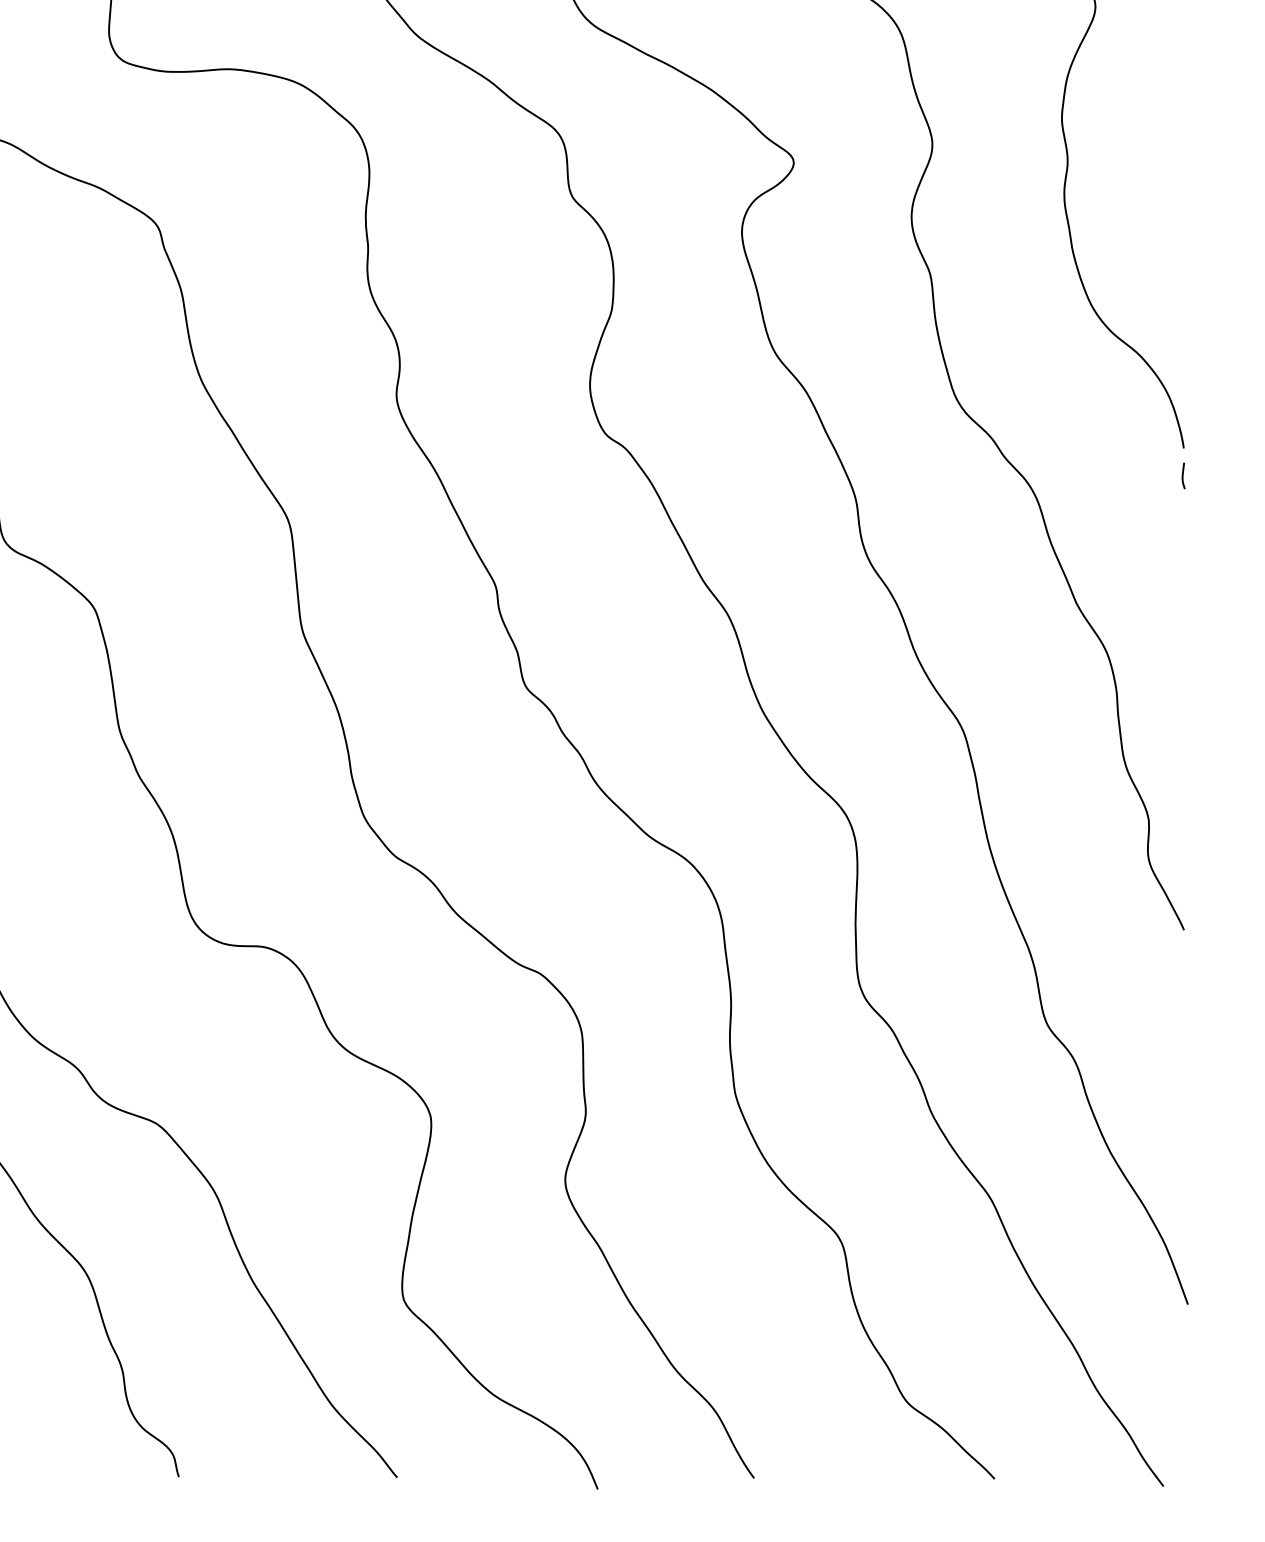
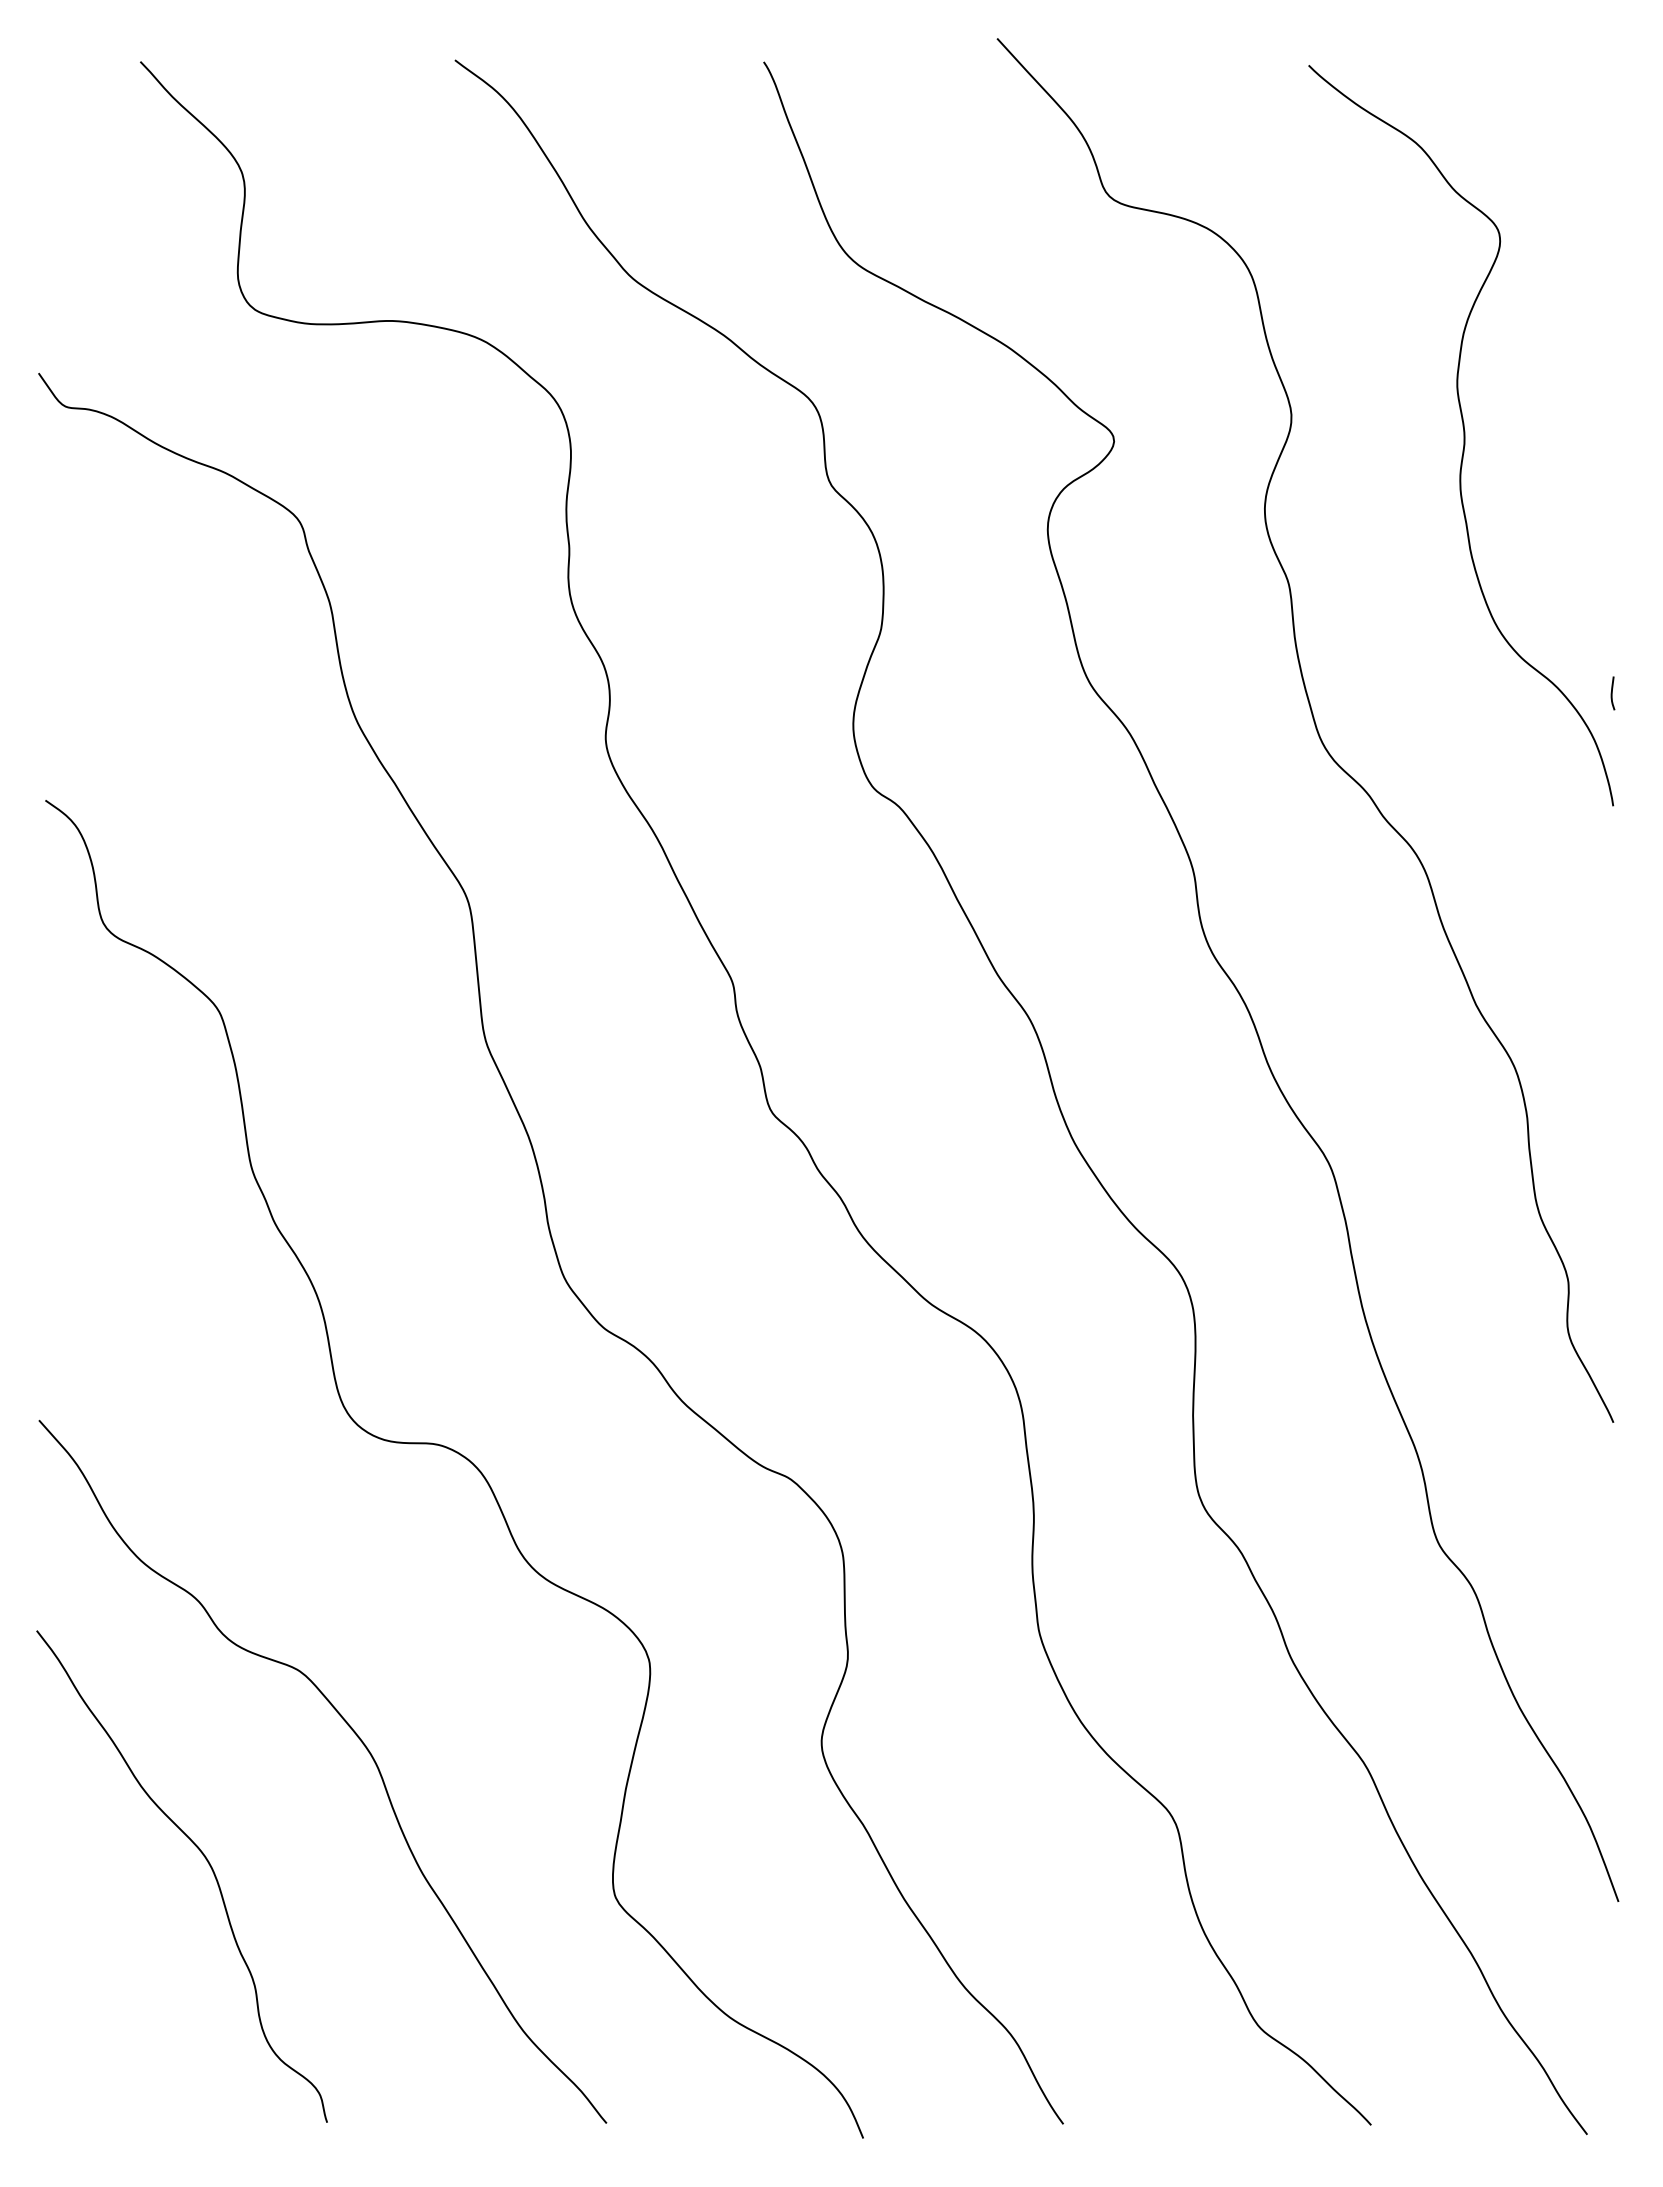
curve: (1183, 475) -> (1612, 693), moved

